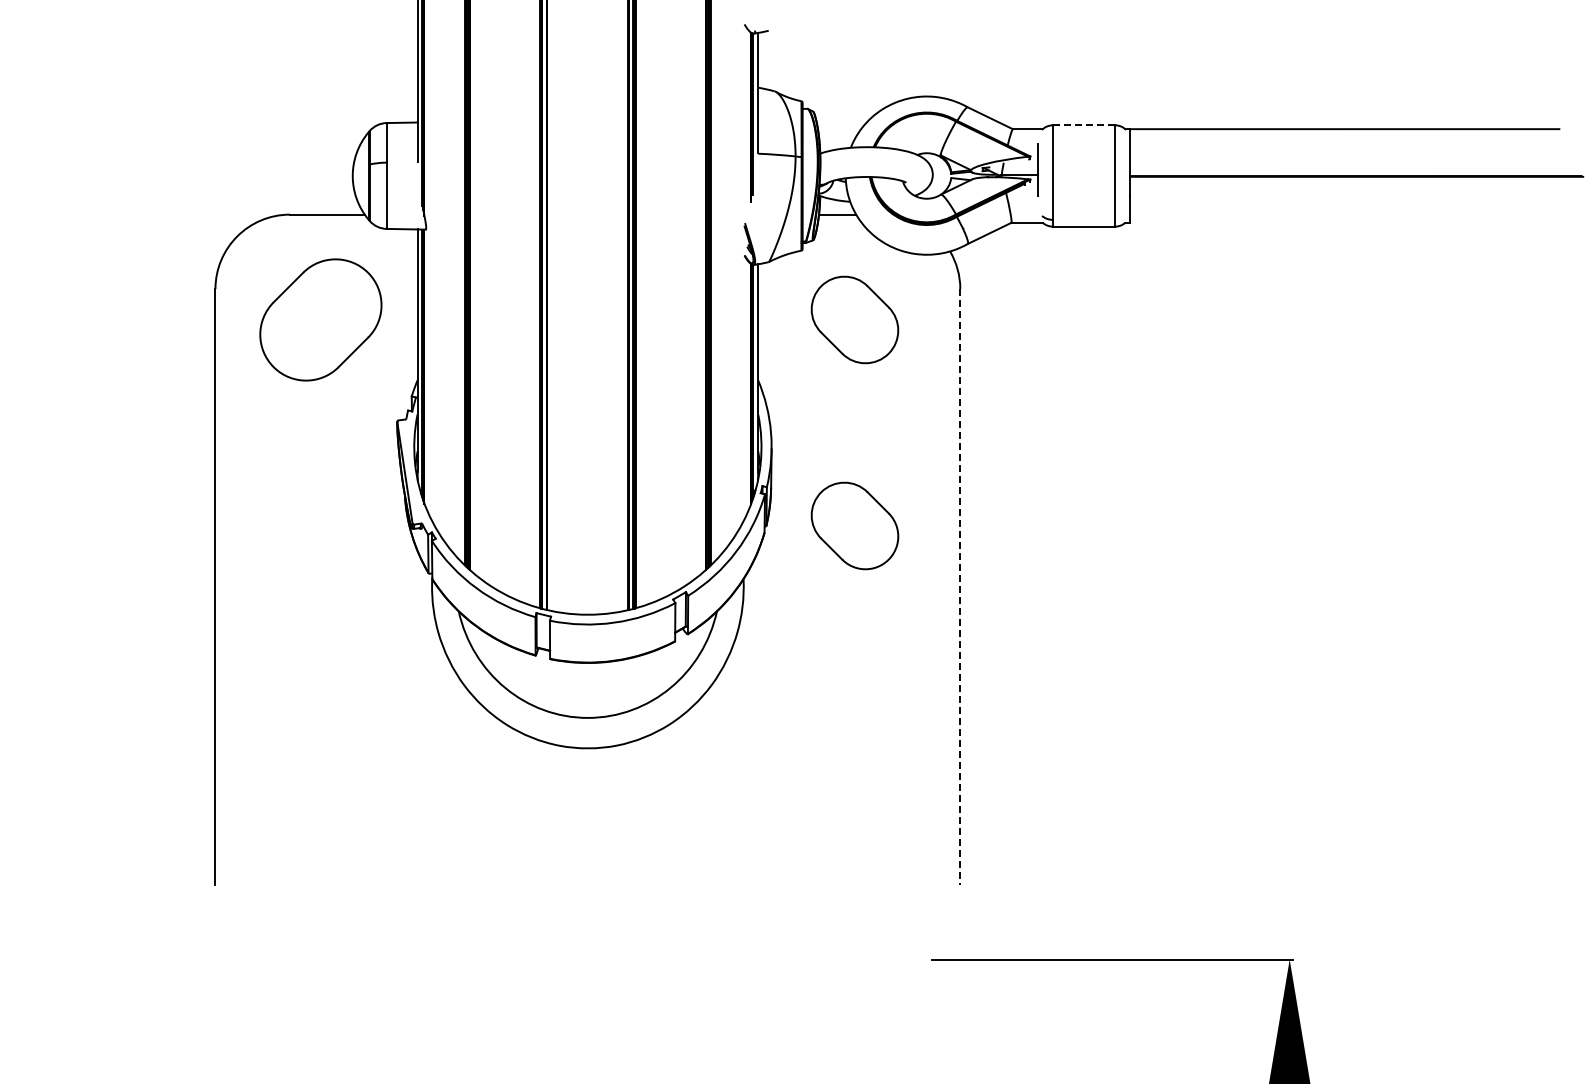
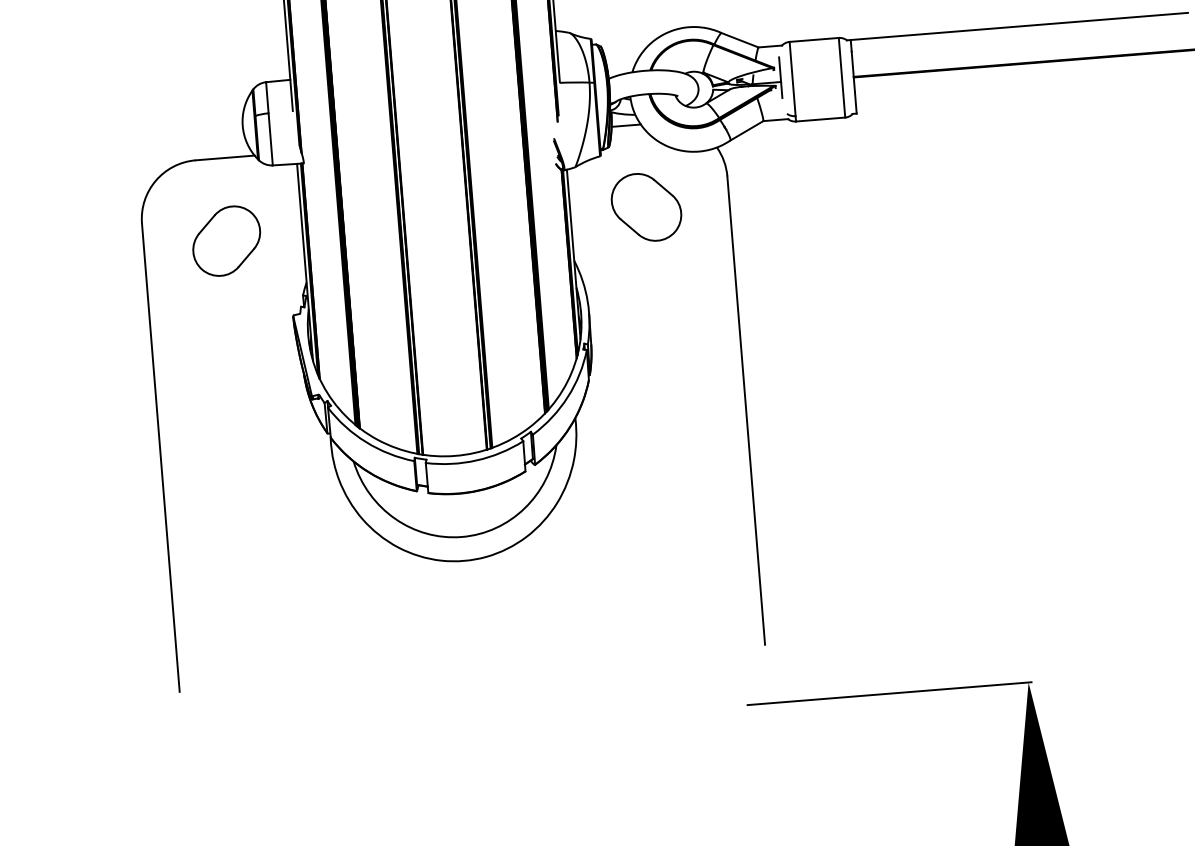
line: (1083, 125) -> (813, 40), dashed -> solid
part: (320, 319) -> (226, 240), size x0.71
part: (854, 525) -> (659, 368), removed
line: (960, 587) -> (746, 410), dashed -> solid

